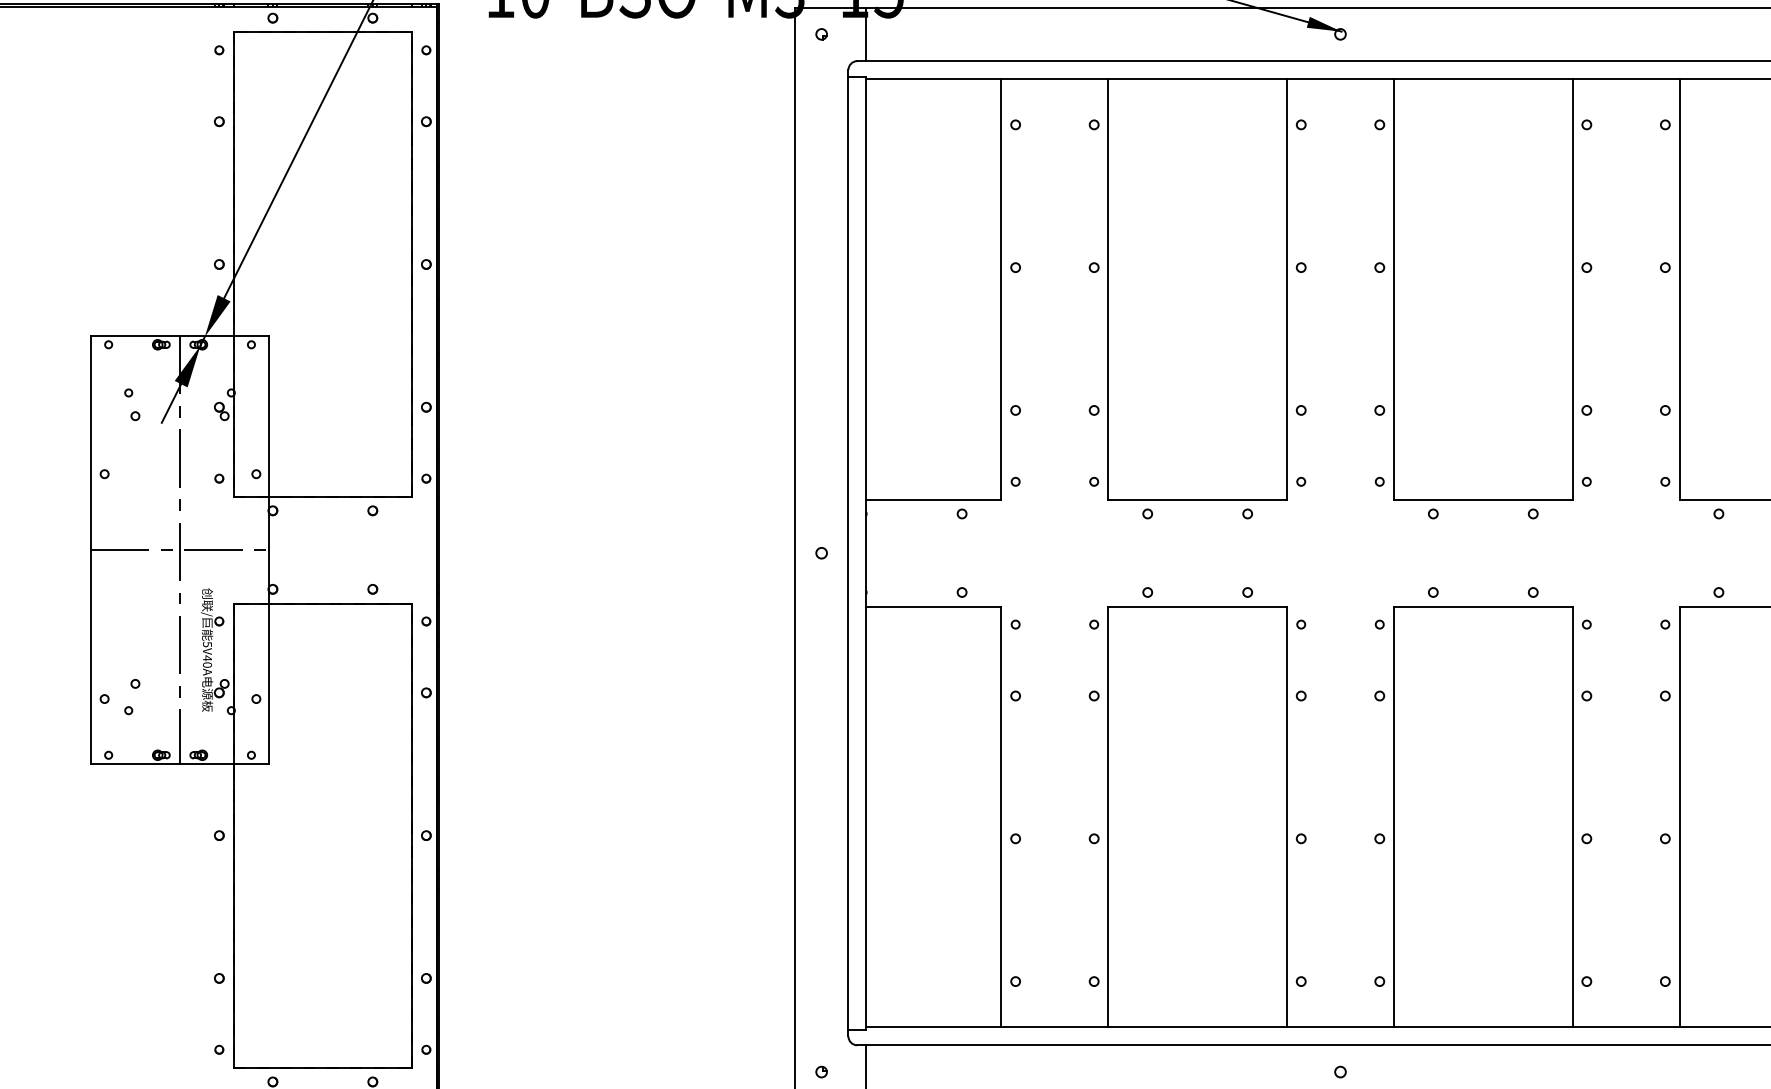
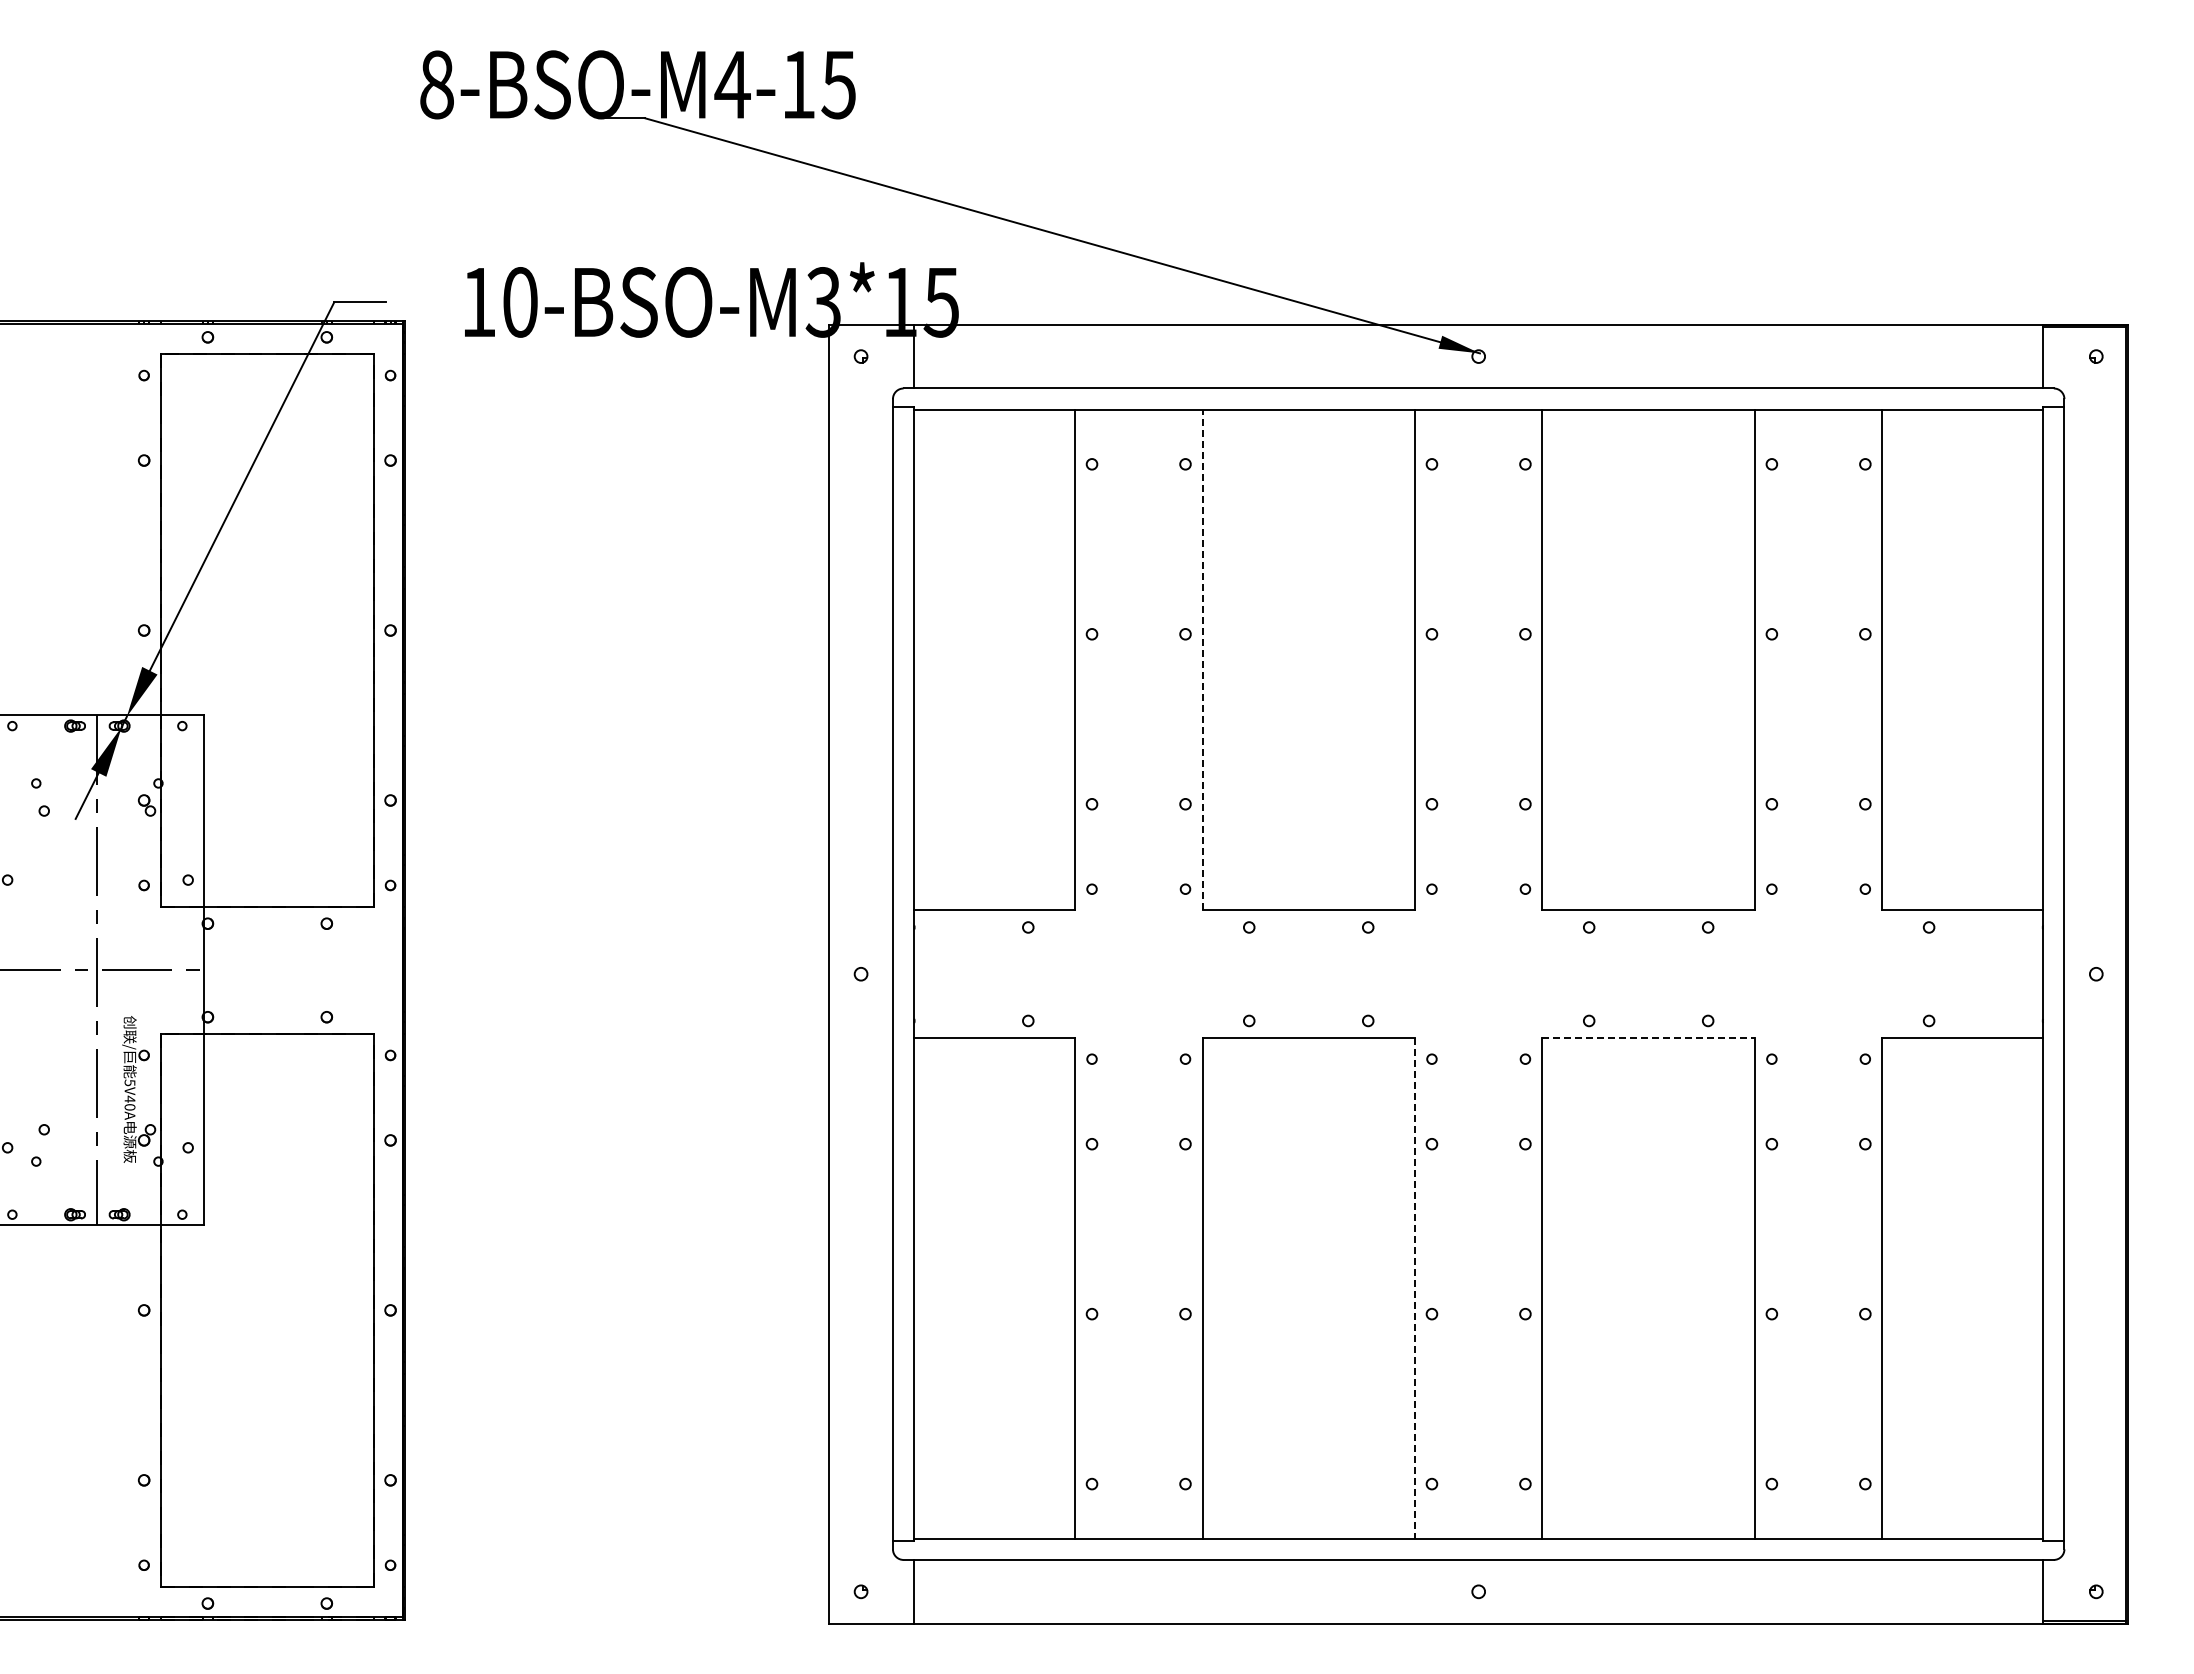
line: (1108, 288) -> (1202, 659), solid -> dashed
line: (1483, 606) -> (1649, 1037), solid -> dashed
line: (1286, 817) -> (1414, 1288), solid -> dashed

